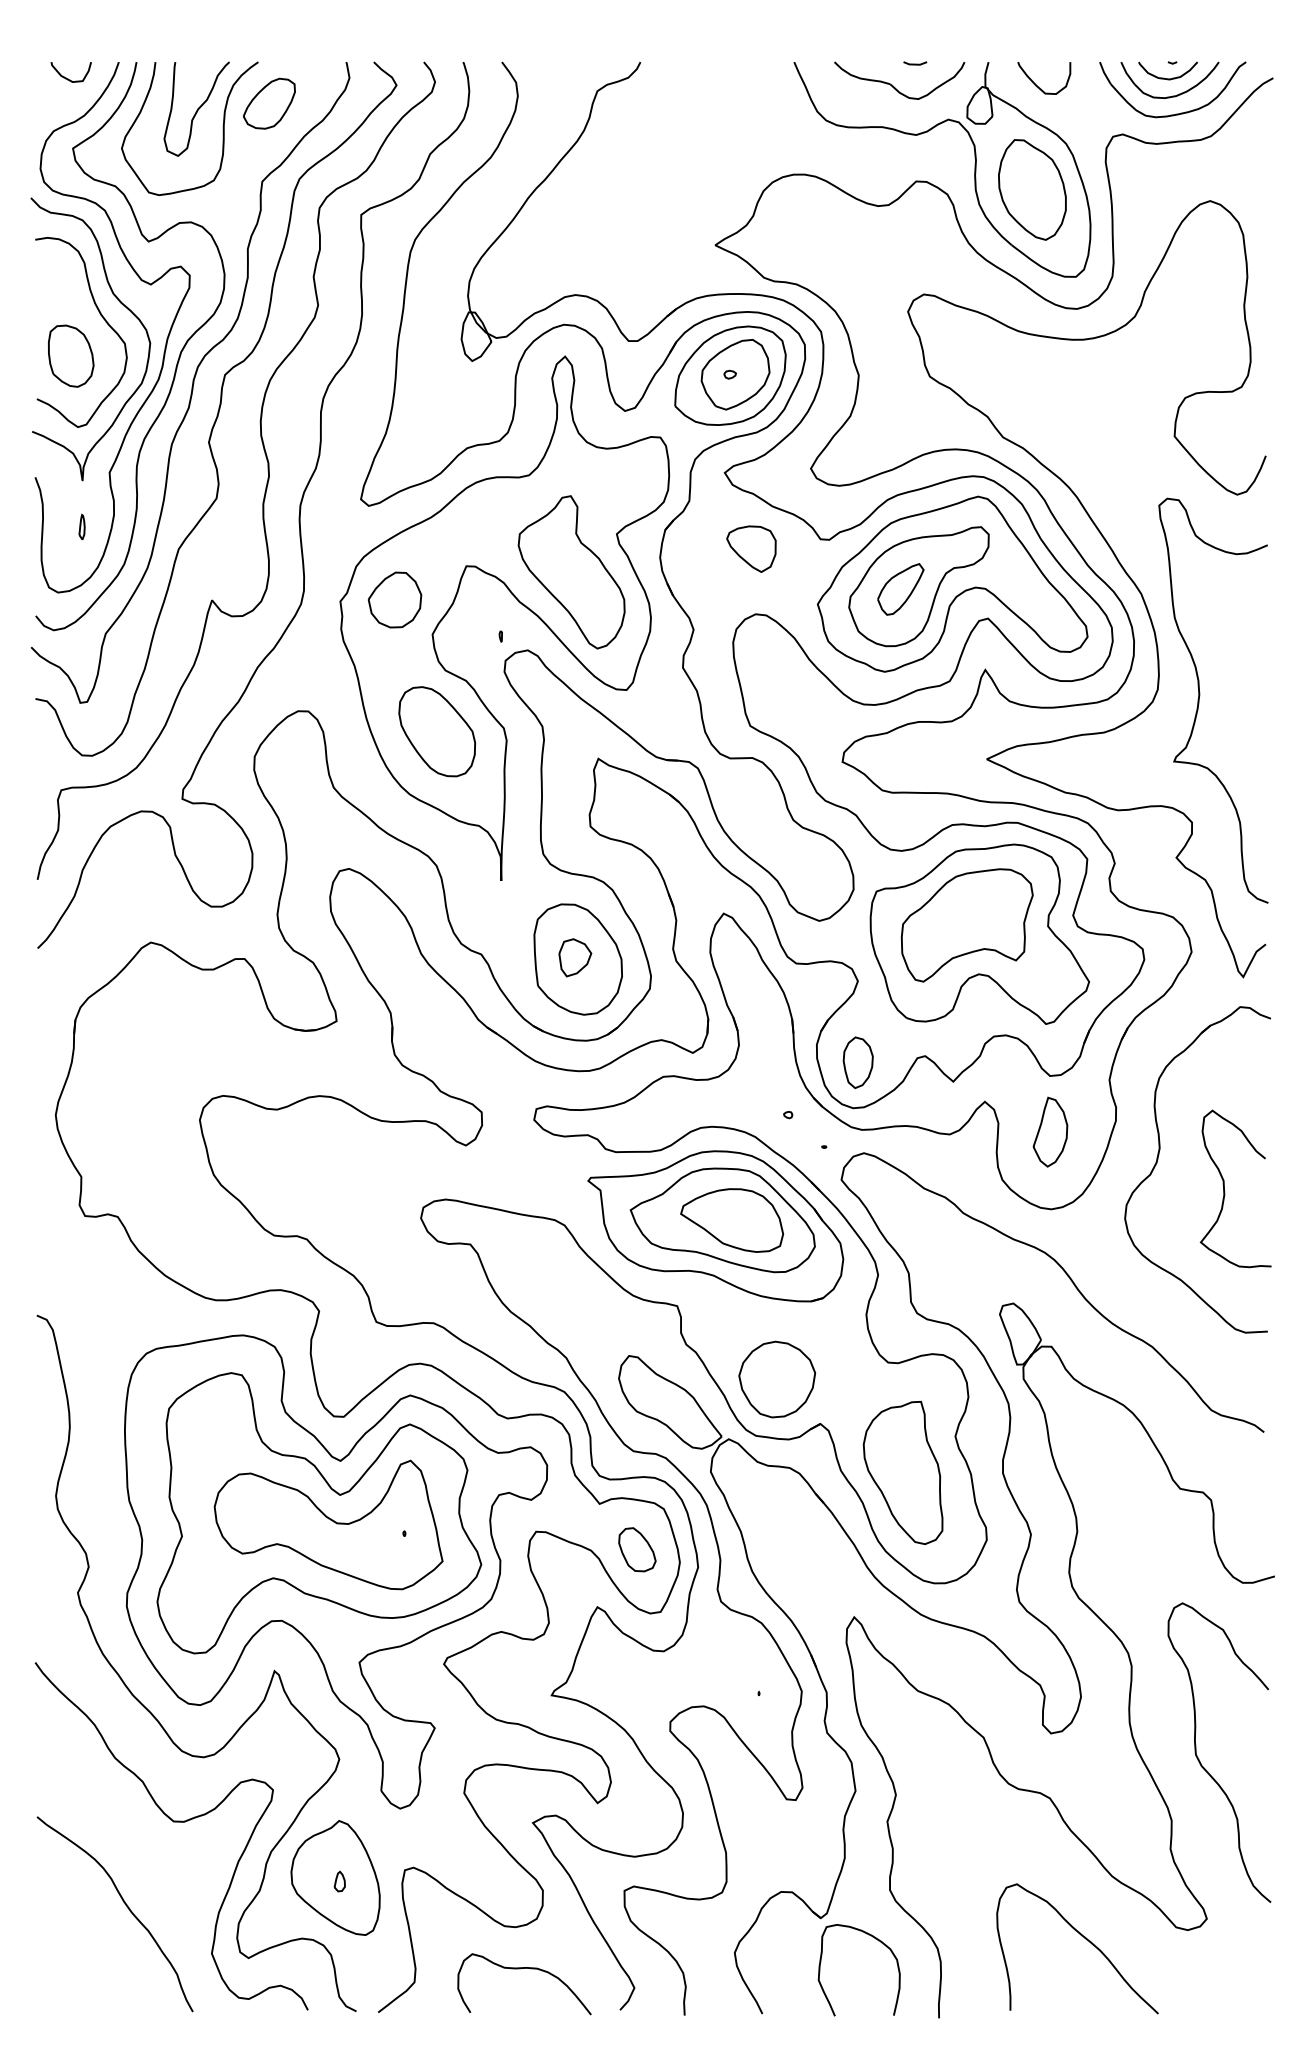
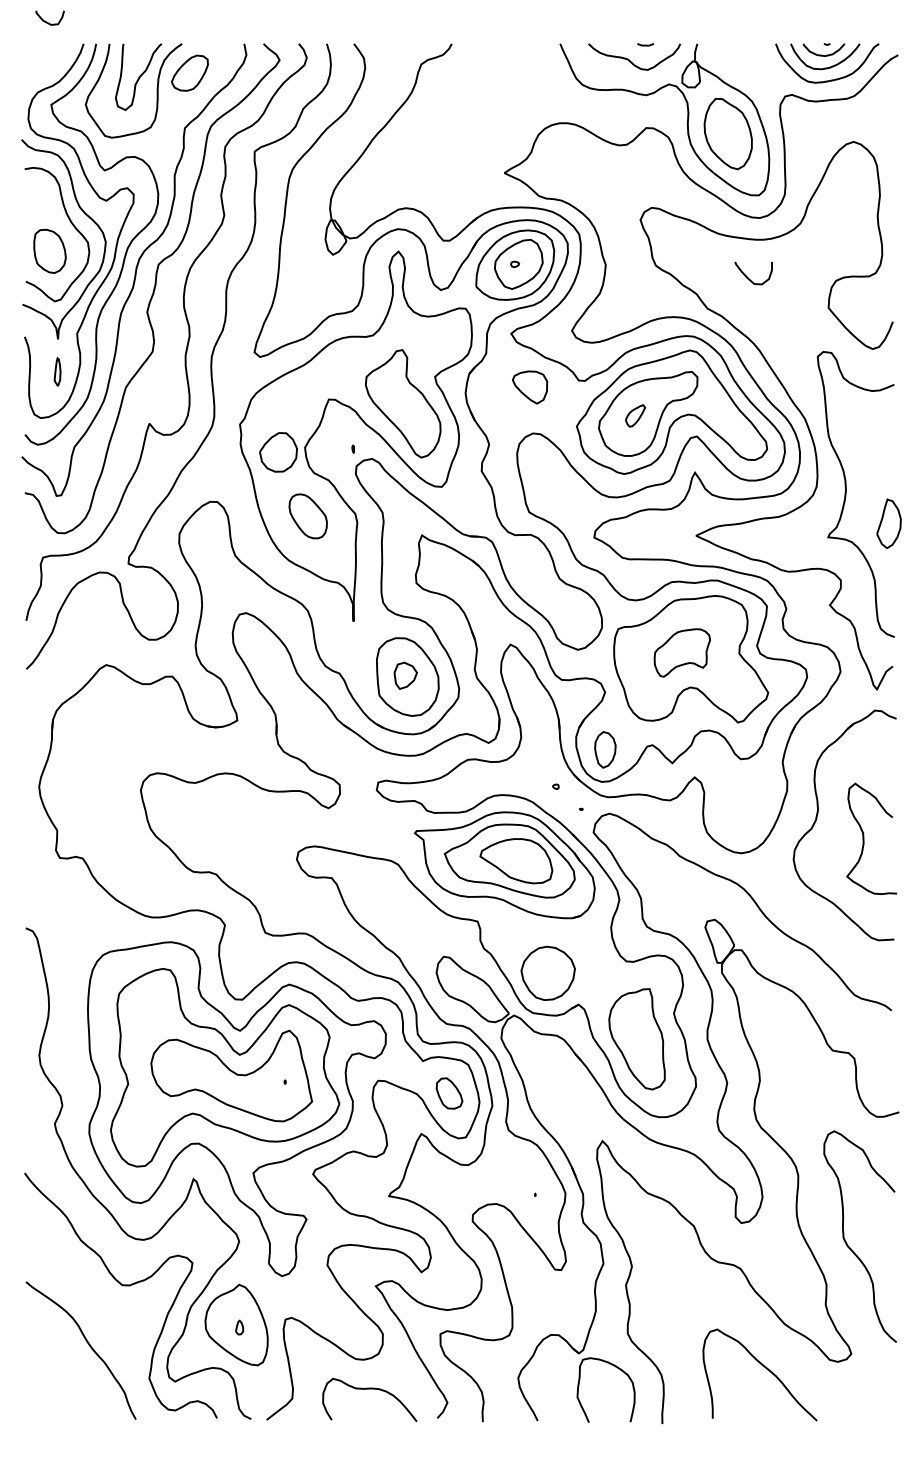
curve: (67, 77) -> (47, 21), moved
curve: (1037, 84) -> (748, 277), moved
part: (81, 526) -> (57, 371), size x1.6
part: (900, 588) -> (635, 415), size x0.6
part: (394, 600) -> (278, 452), moved
part: (436, 731) -> (307, 516), size x0.7
part: (967, 924) -> (682, 652), size x0.6
part: (1049, 1131) -> (888, 523), moved

